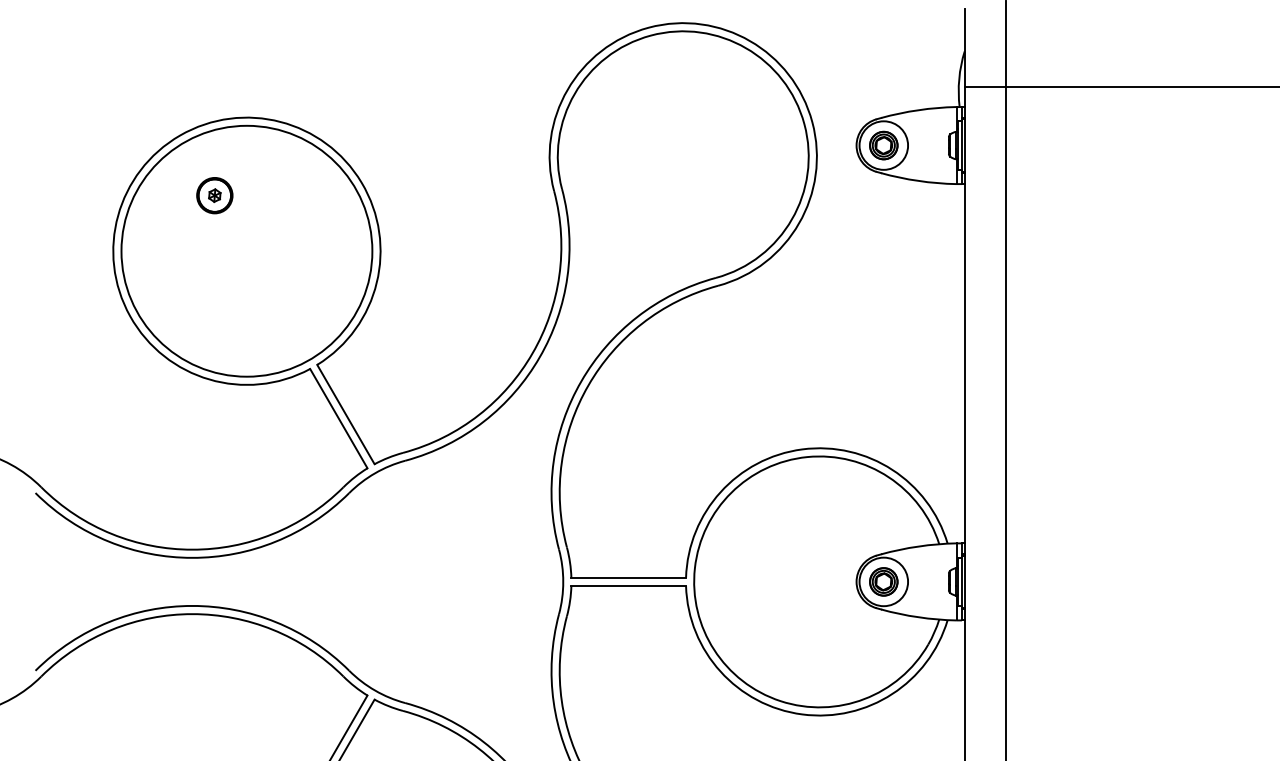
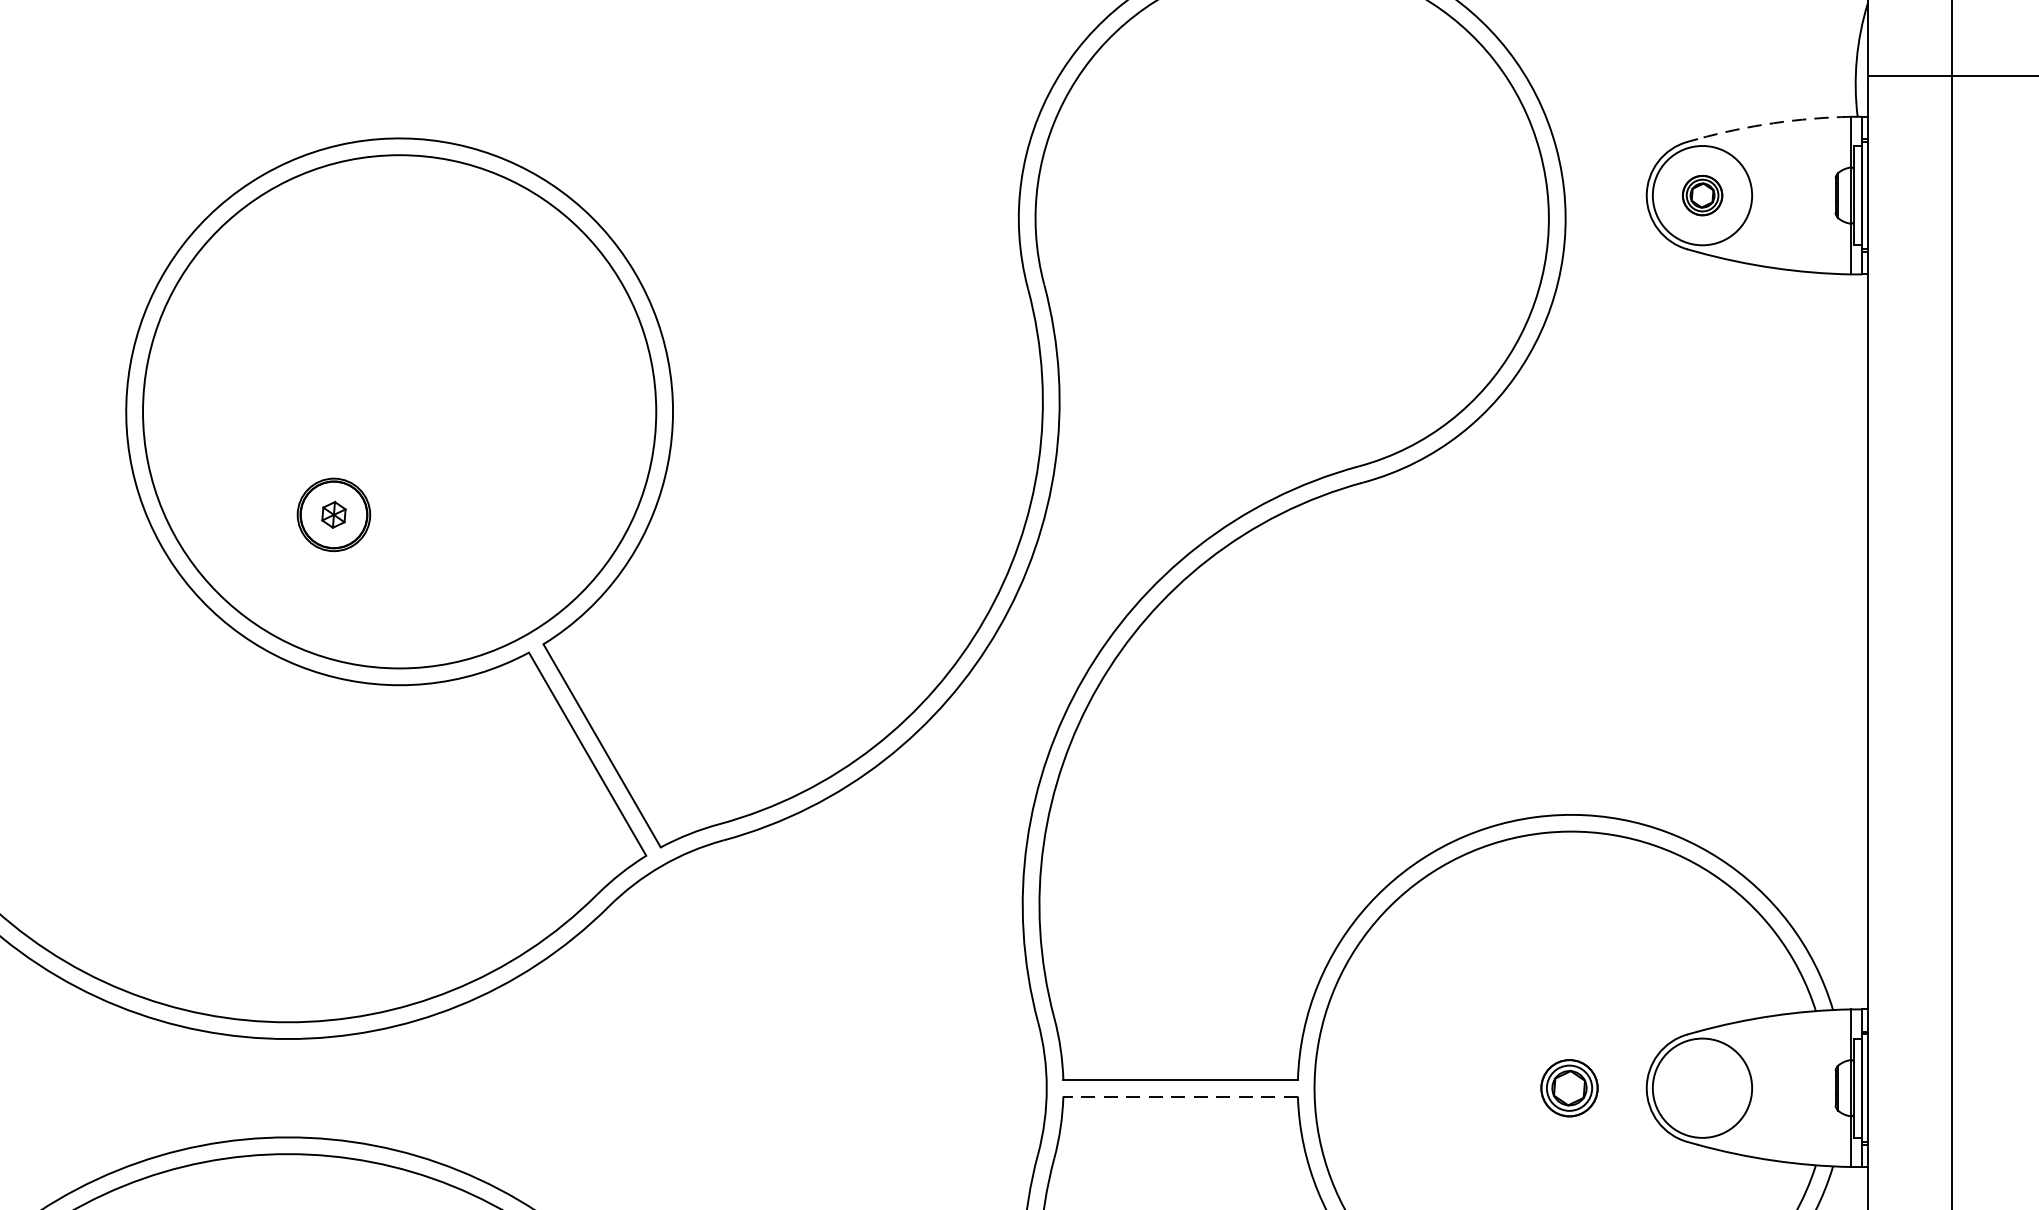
arc: (918, 110) -> (1773, 123), solid -> dashed
part: (883, 145) -> (1701, 195), size x0.7
part: (214, 195) -> (333, 514), moved
part: (883, 581) -> (1568, 1087), moved
line: (628, 586) -> (1180, 1097), solid -> dashed

